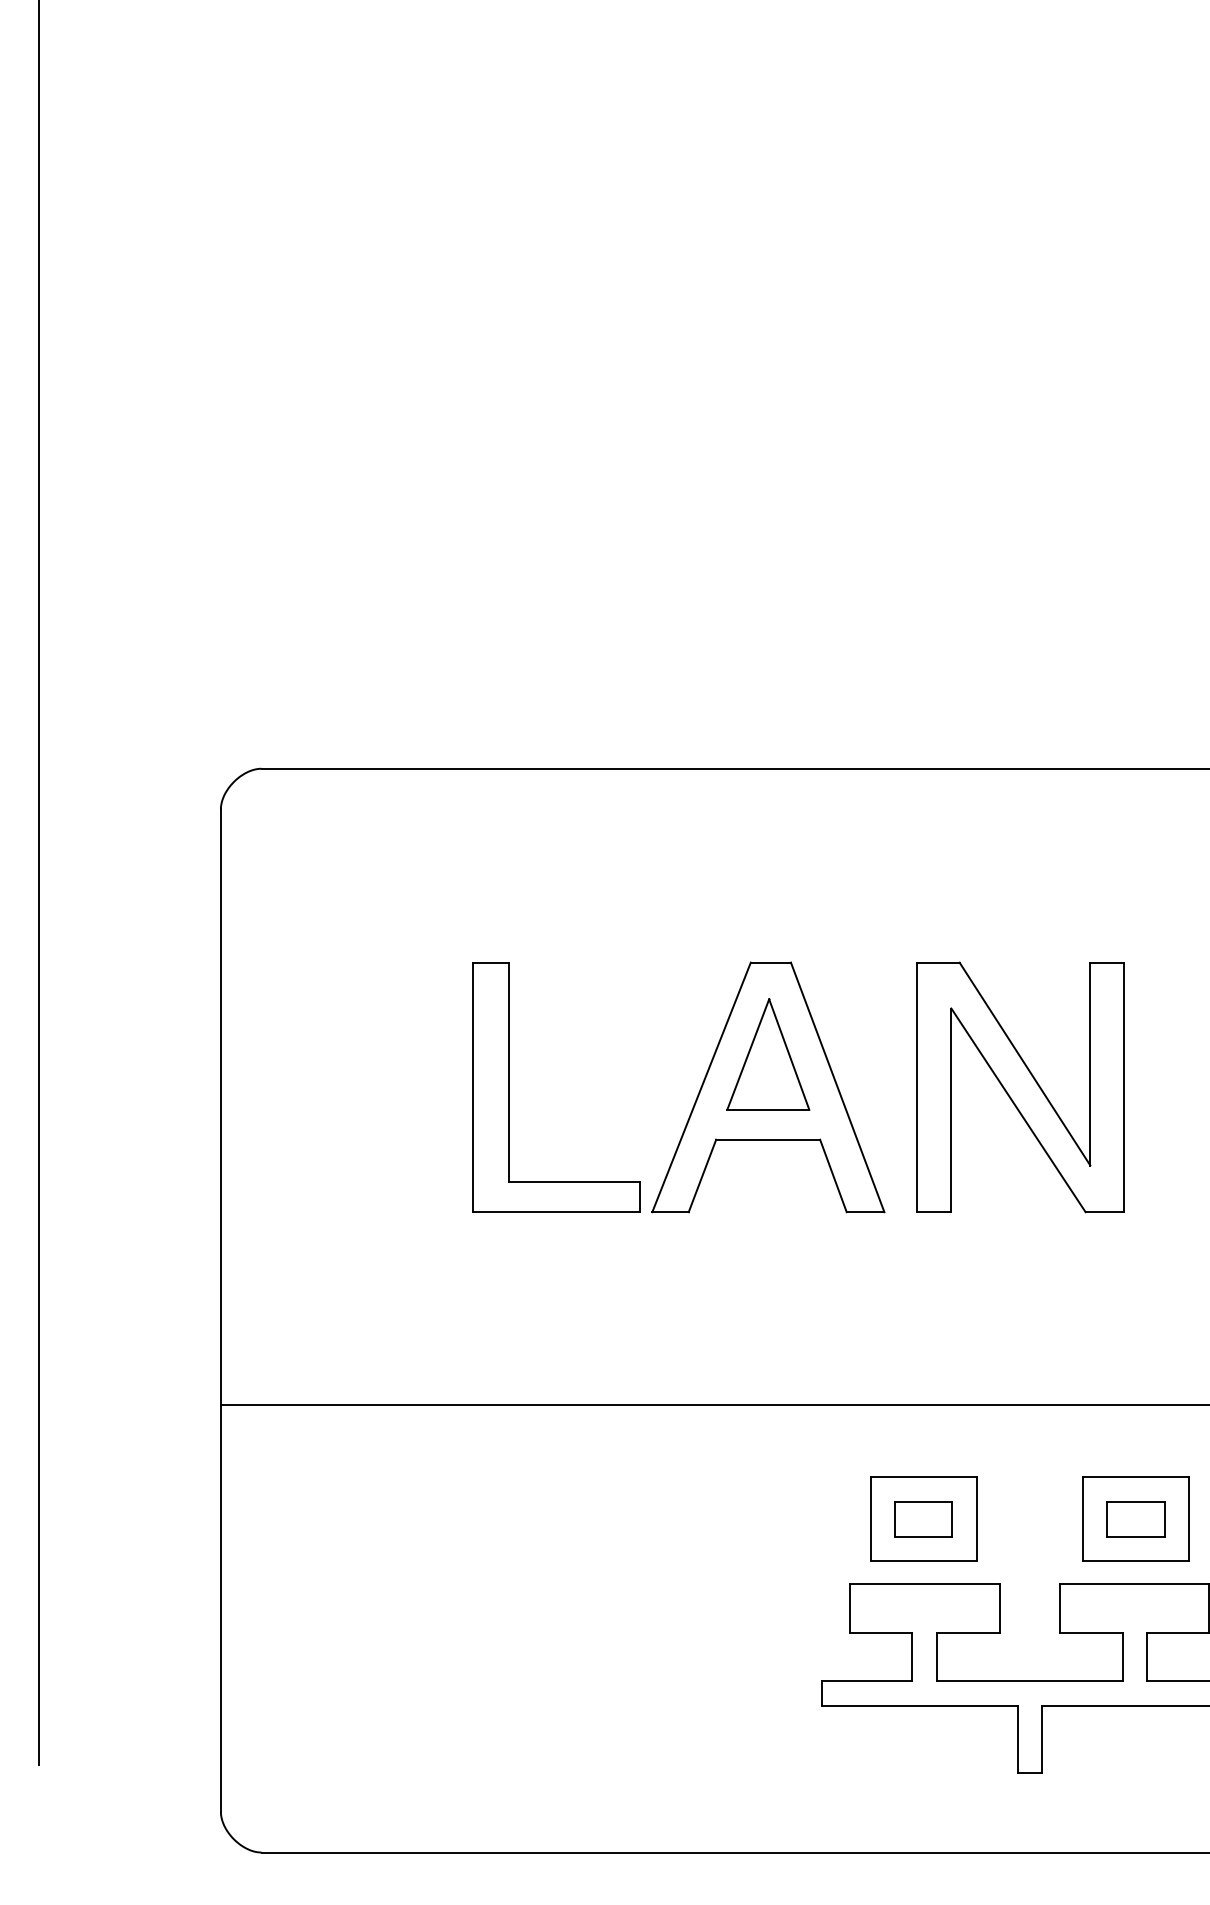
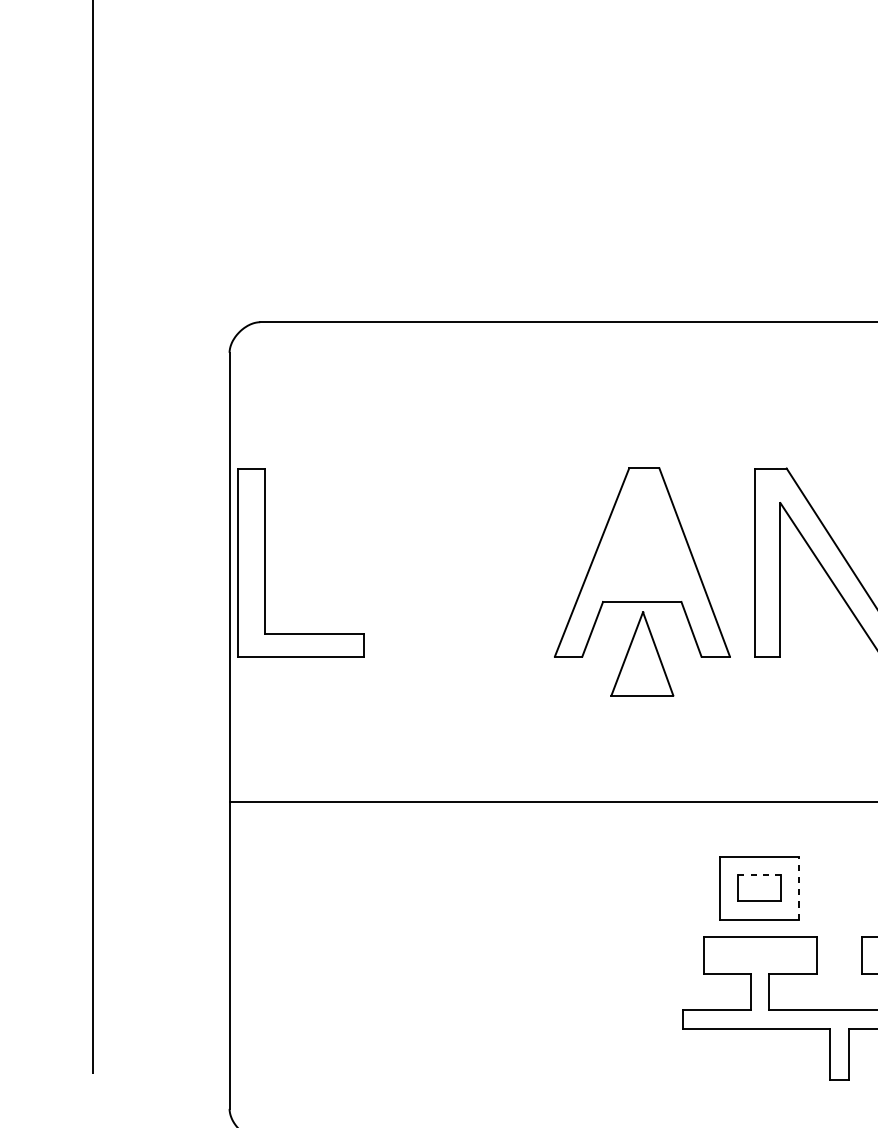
part: (768, 1054) -> (642, 653), moved
part: (509, 1087) -> (265, 562), moved
line: (923, 1501) -> (759, 874), solid -> dashed
line: (976, 1519) -> (799, 888), solid -> dashed

